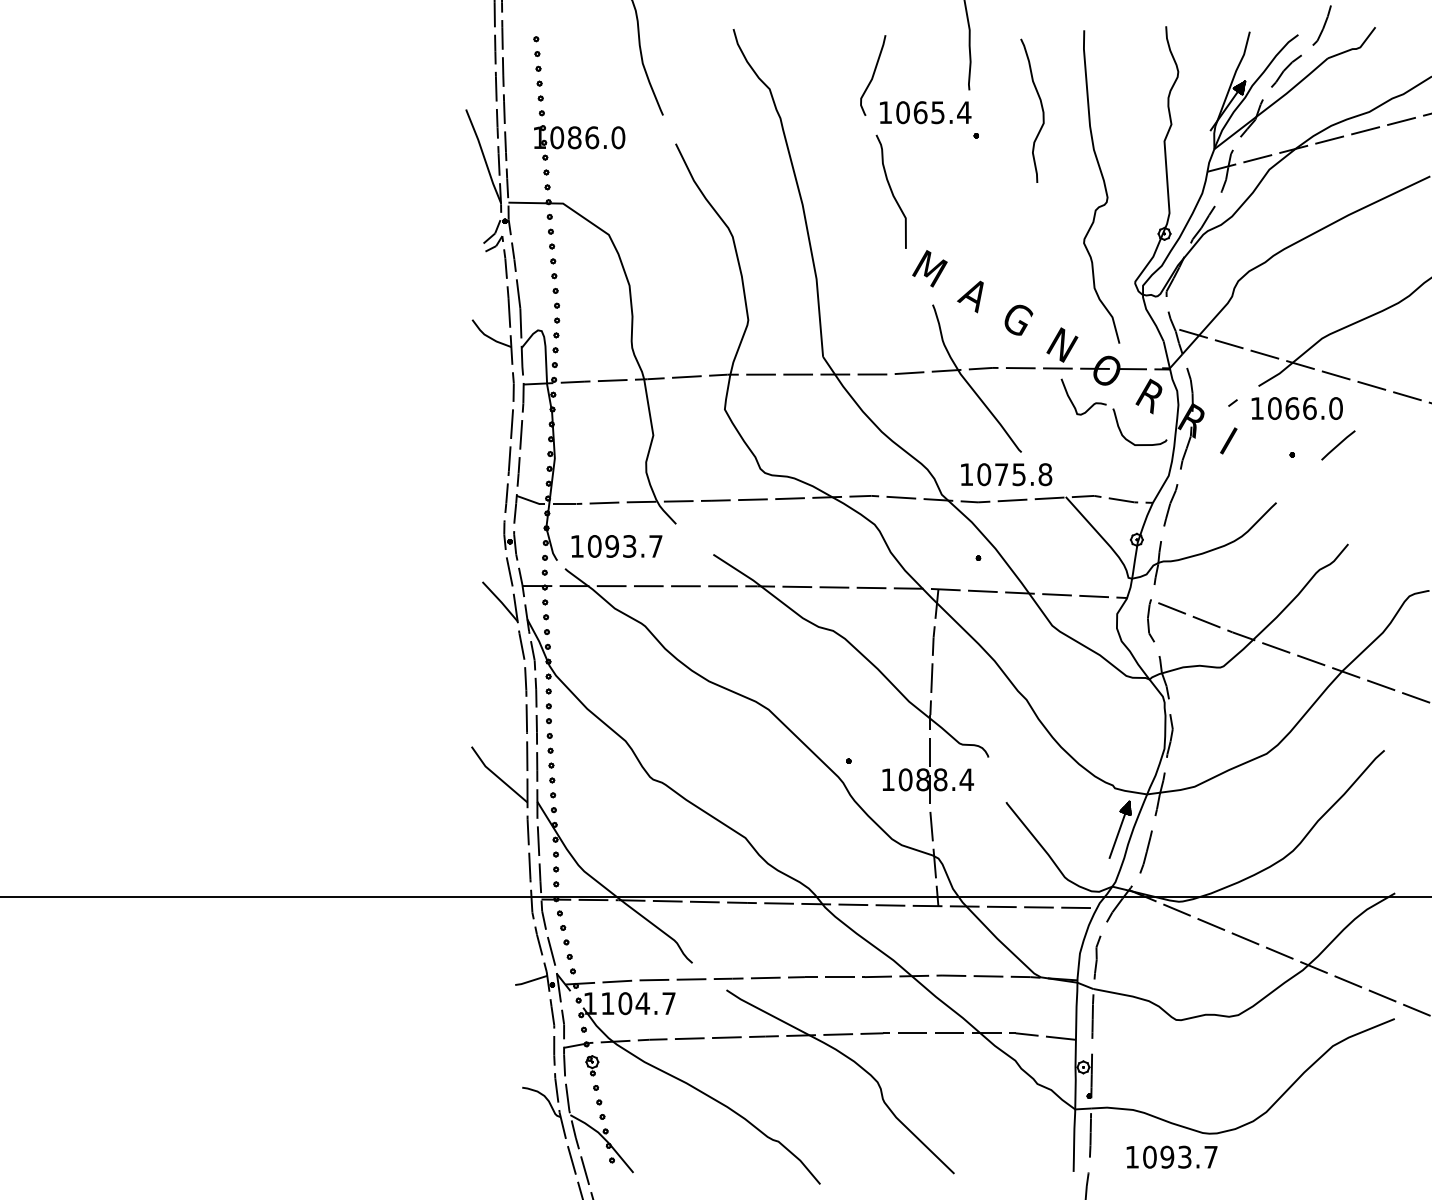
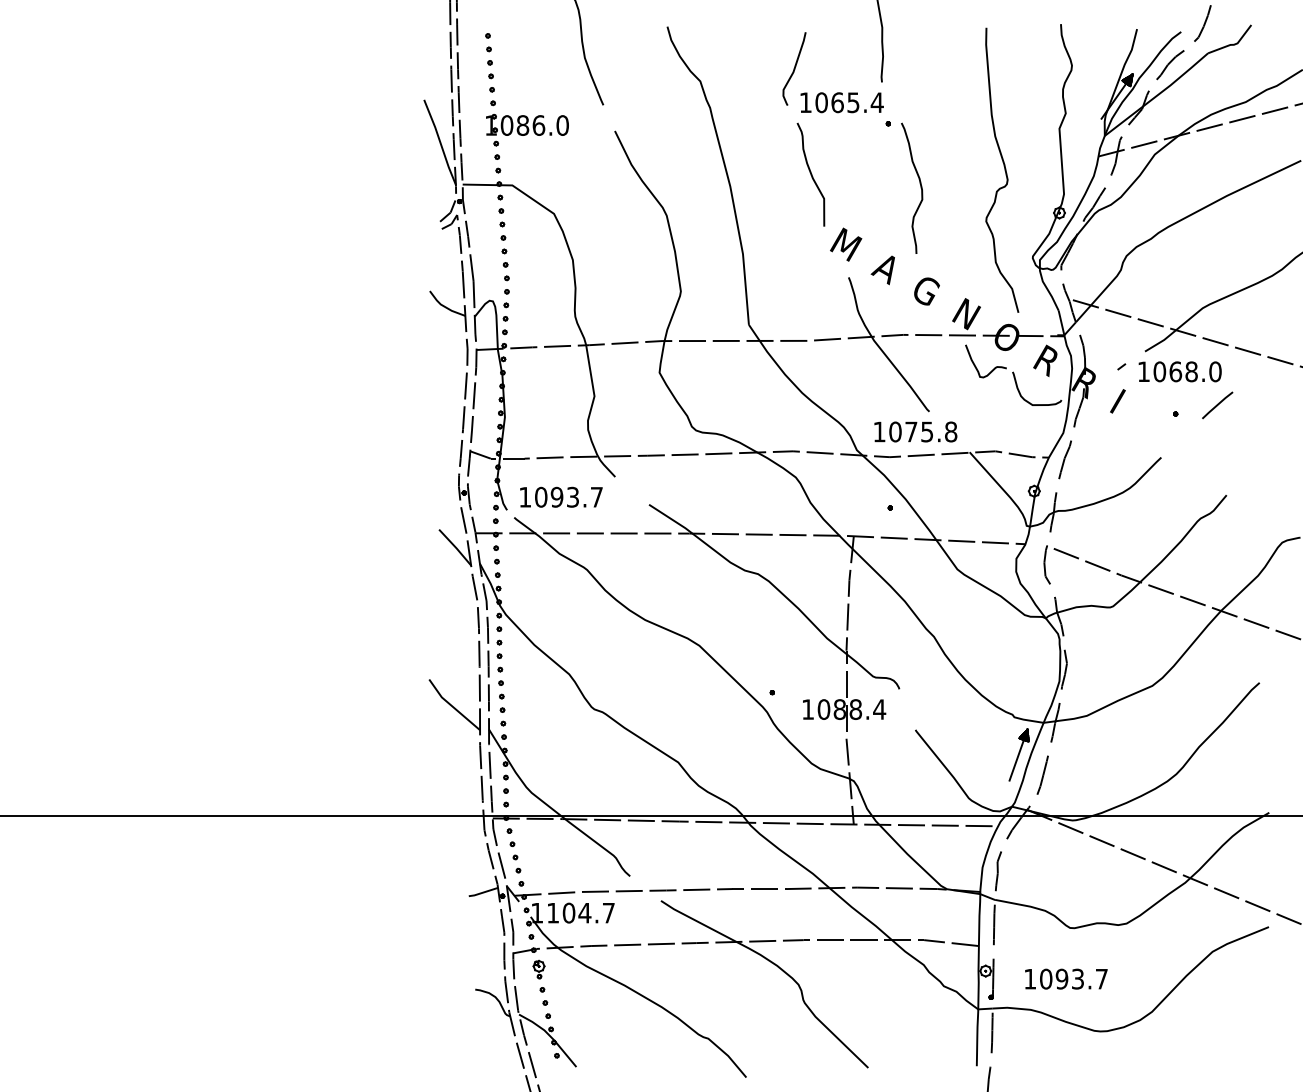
curve: (1041, 109) -> (920, 187), moved
text: (1309, 408) -> (1191, 371), 1066.0 -> 1068.0
text: (1171, 1156) -> (1065, 978), moved

